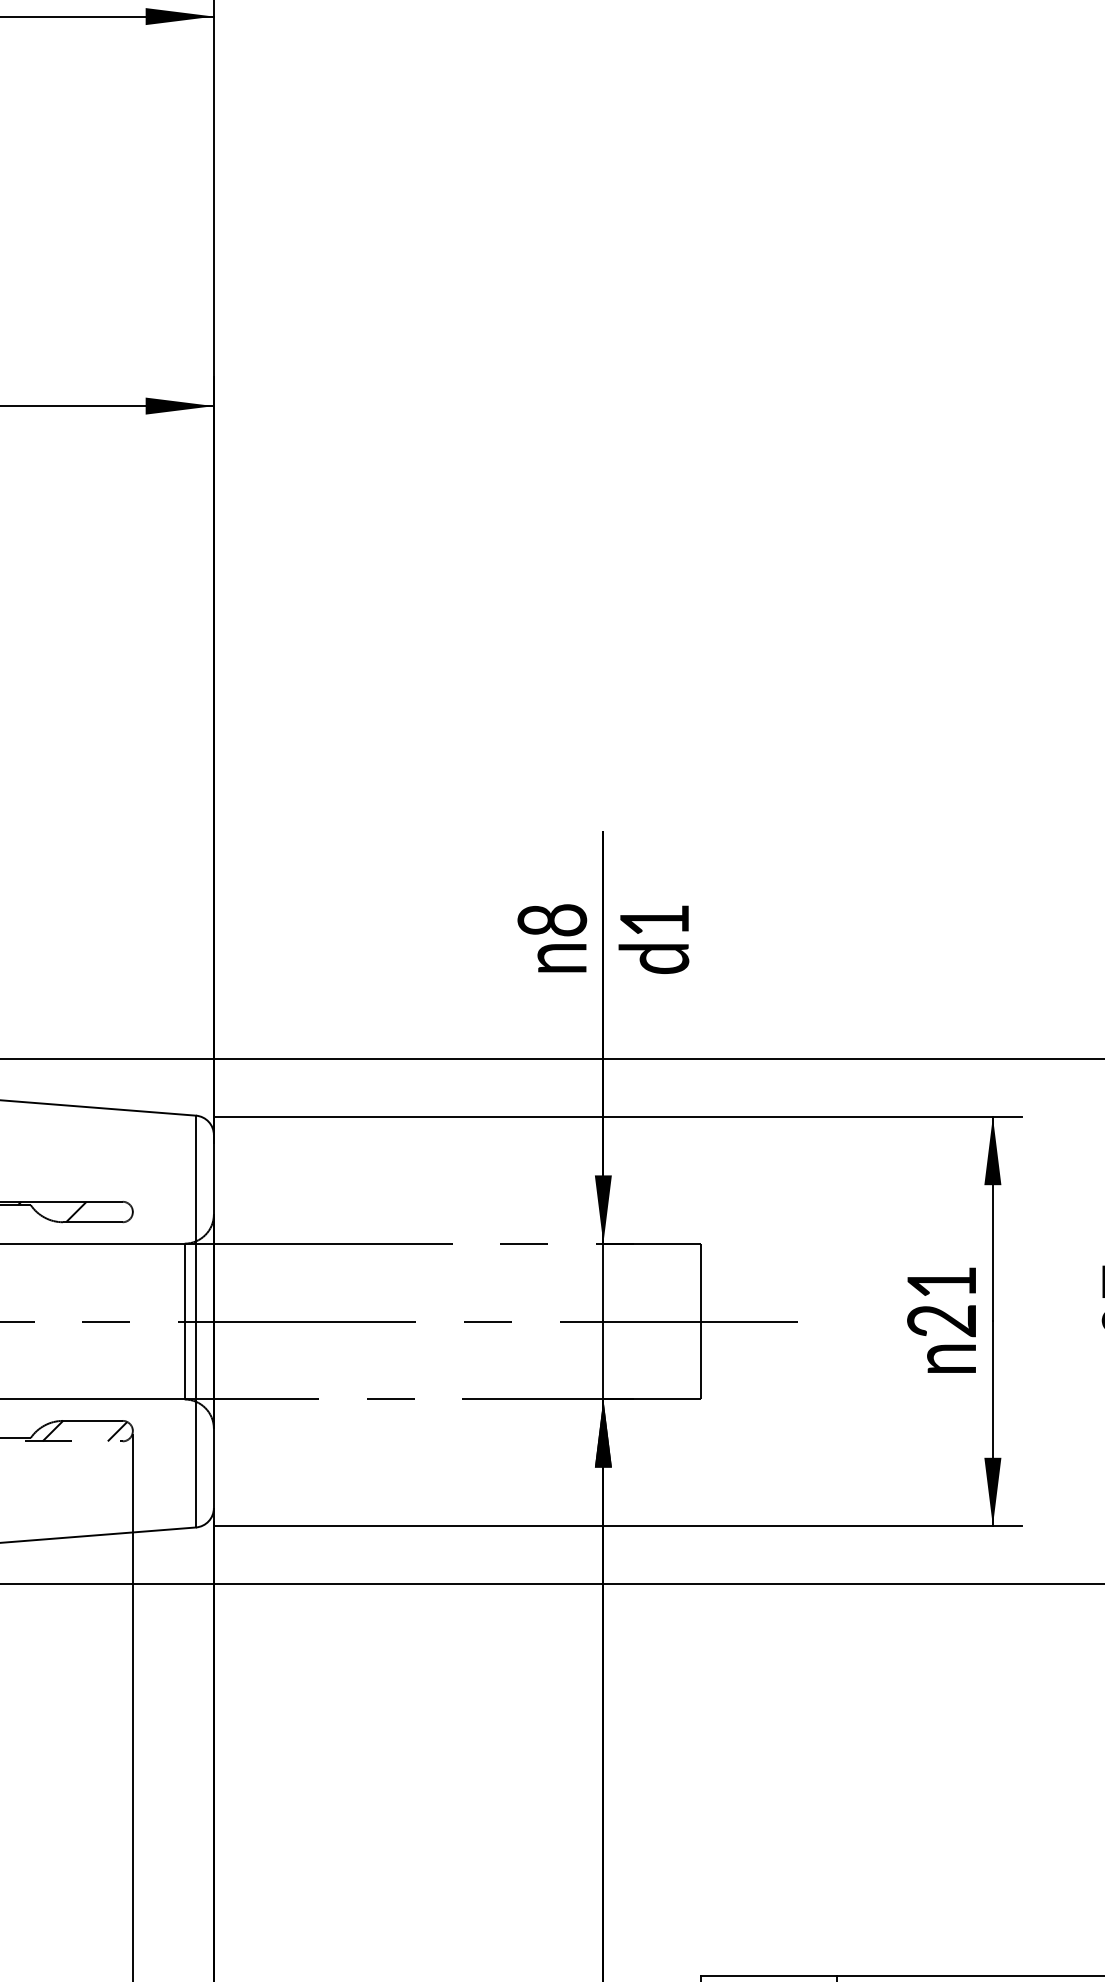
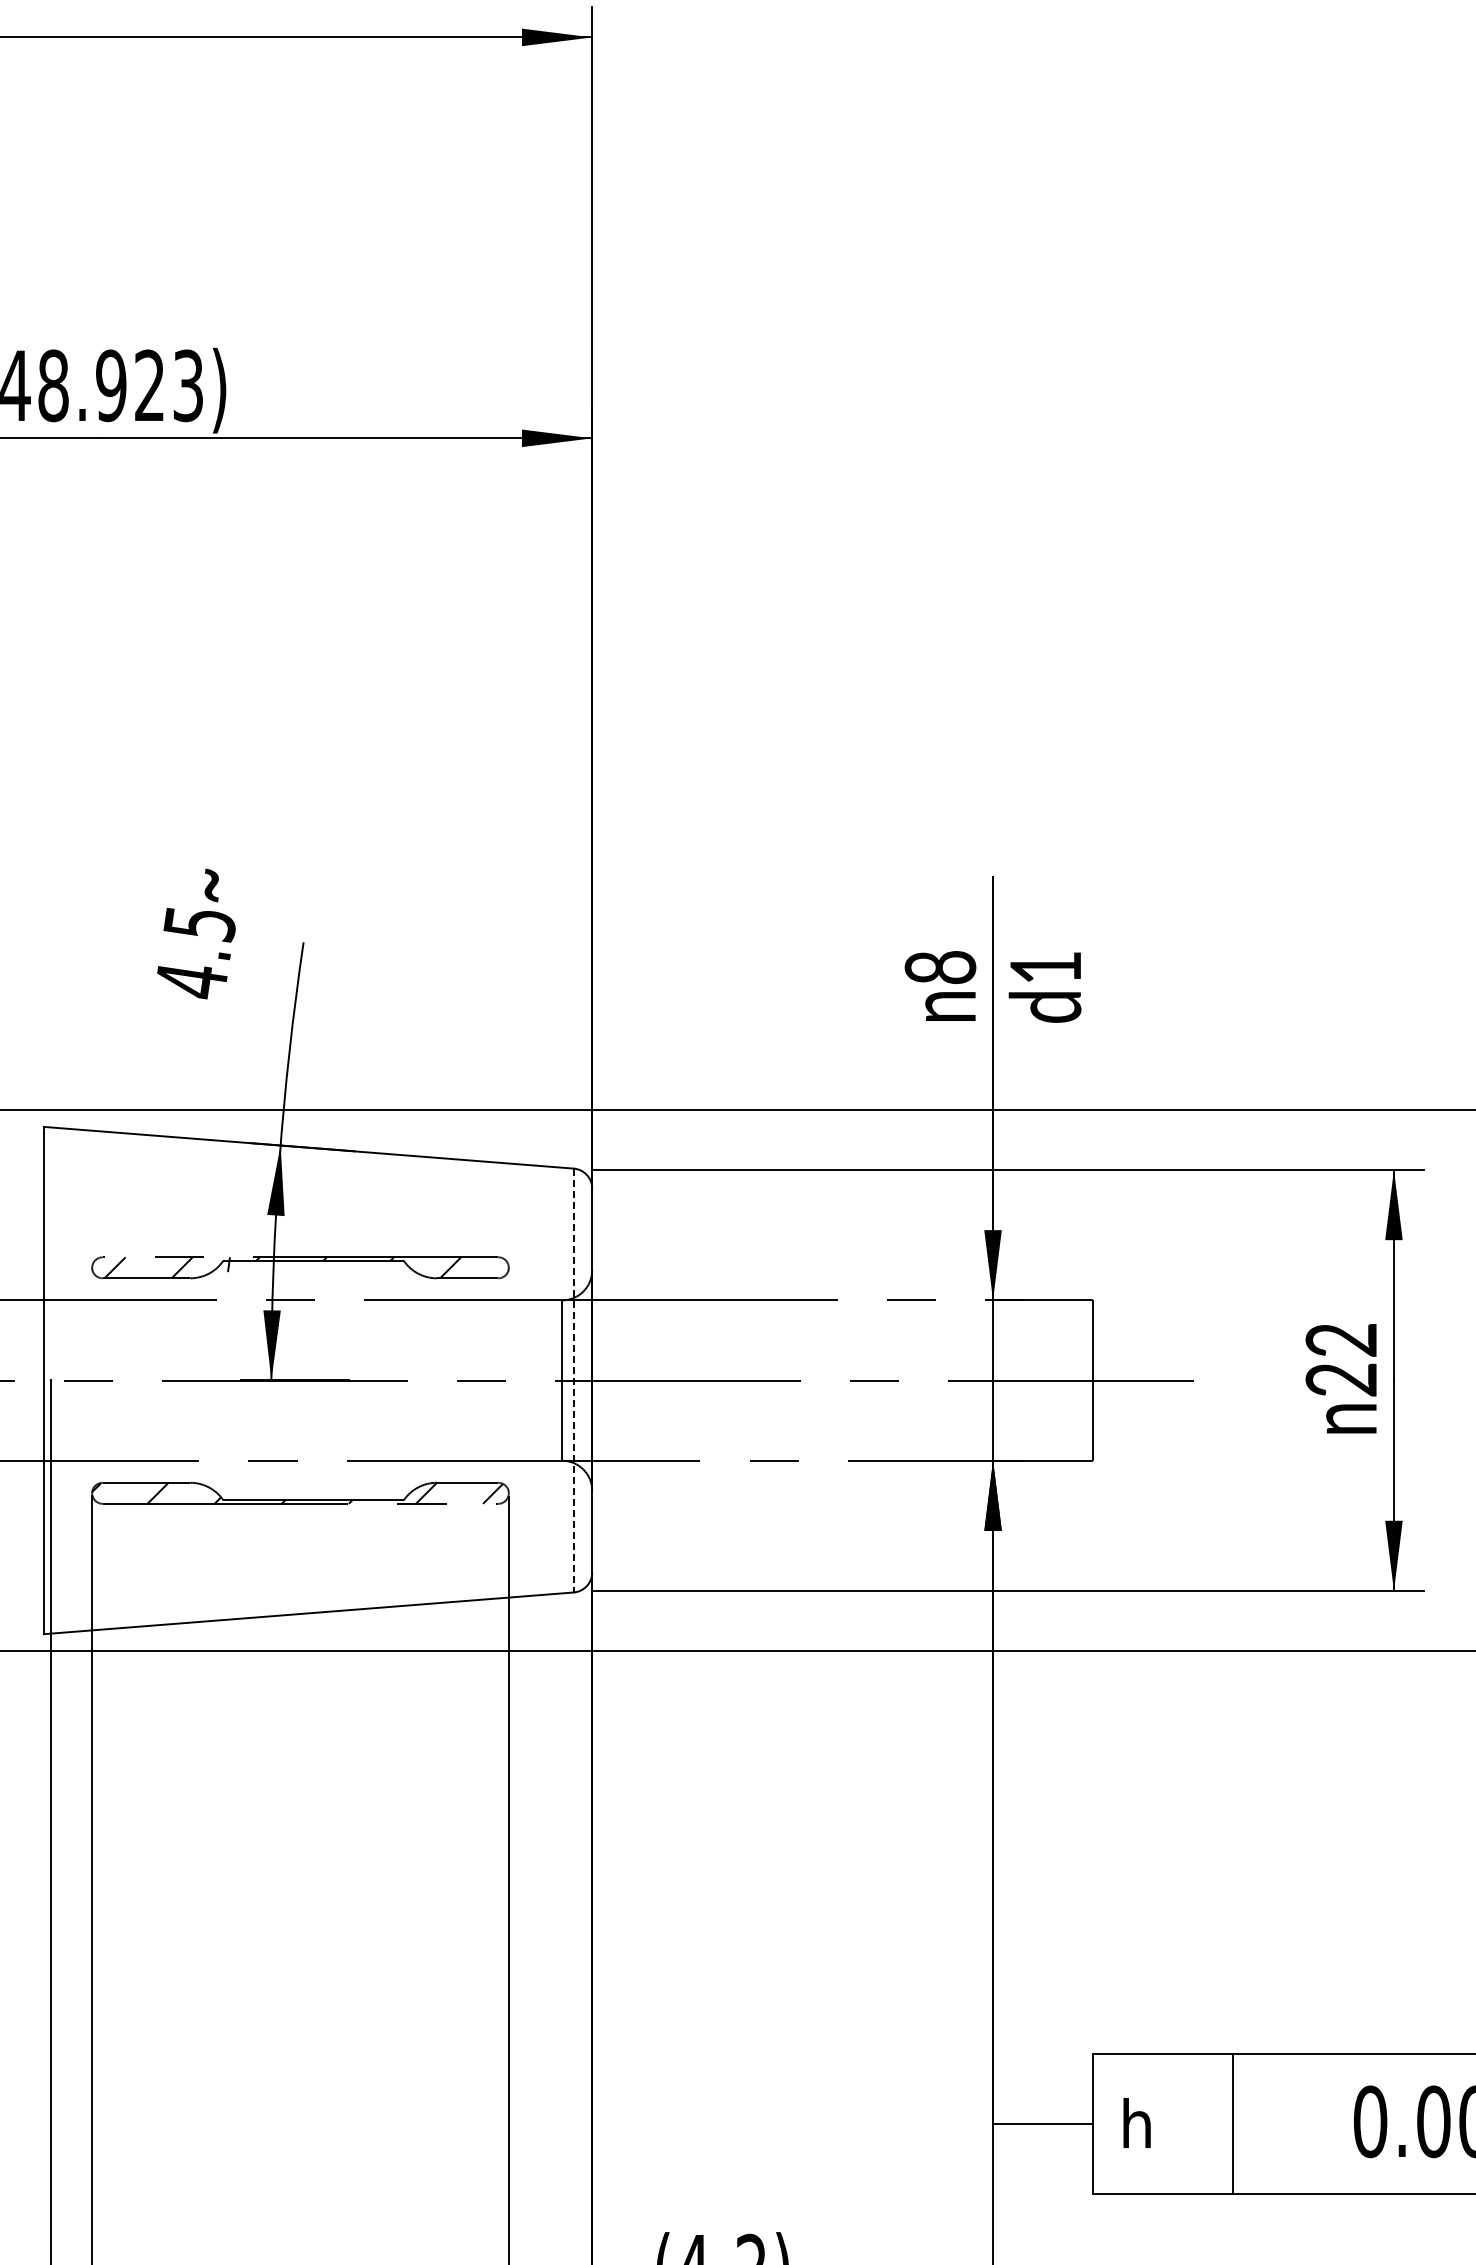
text: (940, 1282) -> (1340, 1340), 21 -> 22
line: (195, 1321) -> (573, 1380), solid -> dashed

